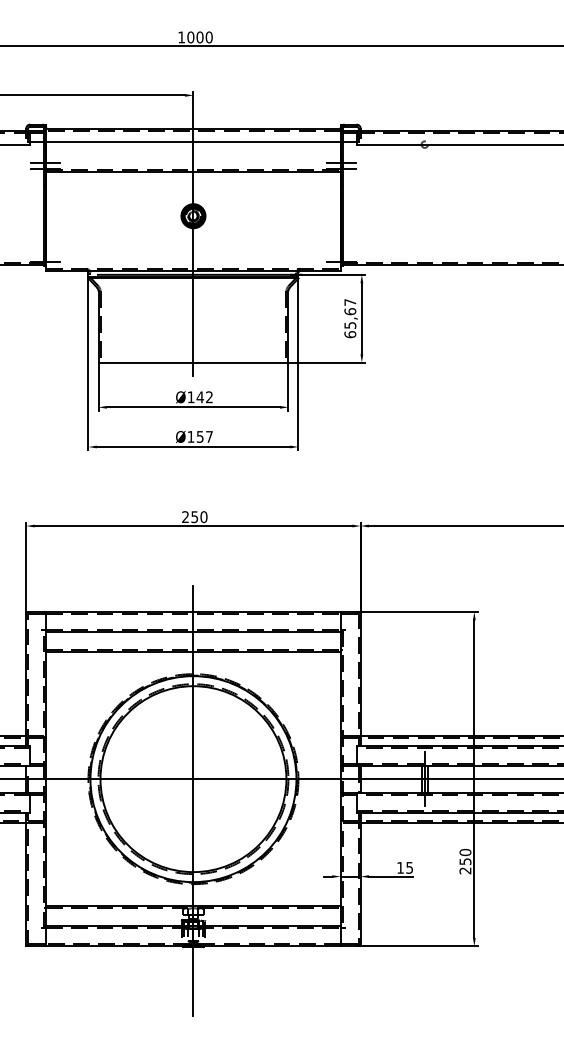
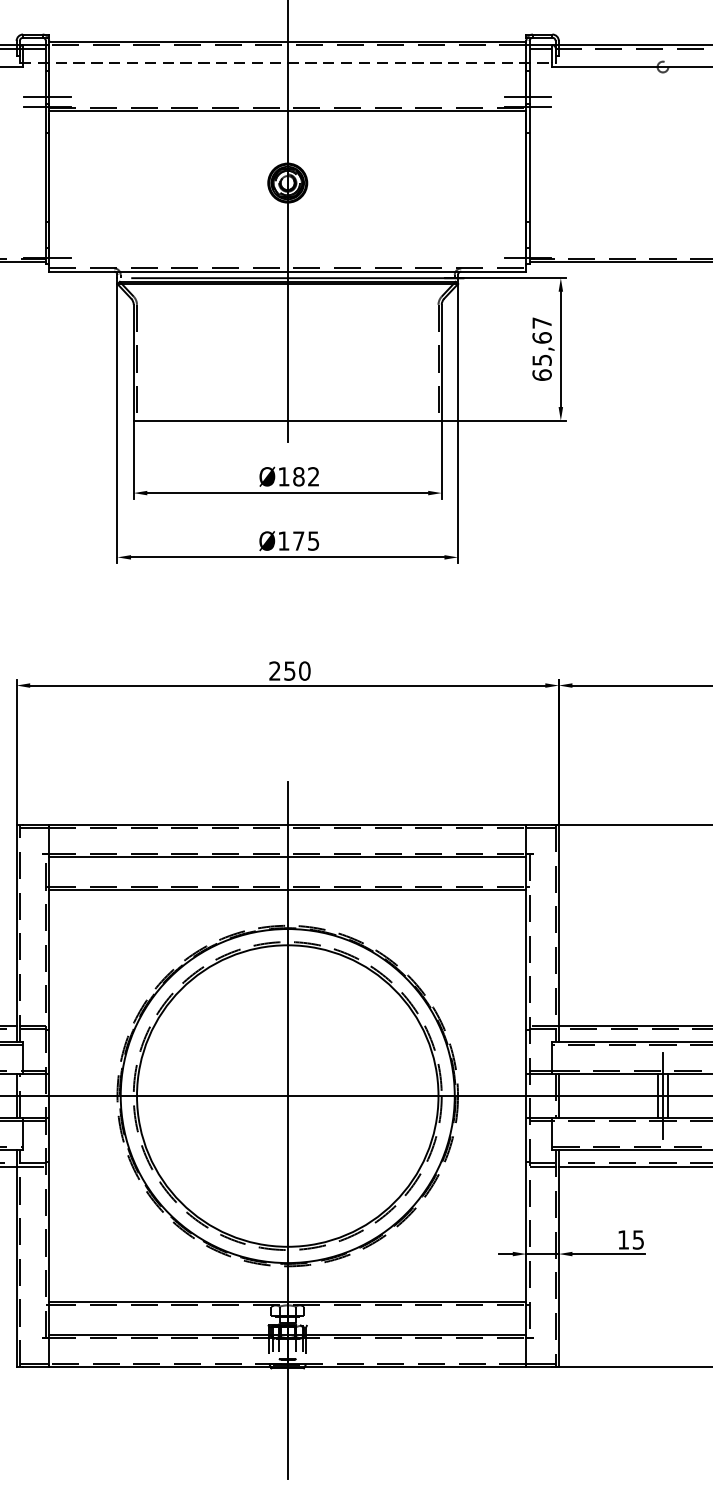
line: (193, 142) -> (287, 63), solid -> dashed
text: (200, 397) -> (299, 477), 142 -> 182
text: (204, 436) -> (305, 540), 157 -> 175

